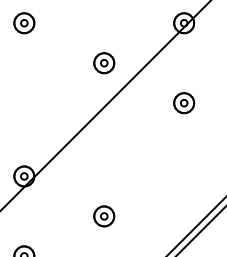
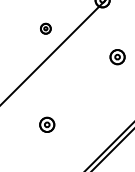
part: (104, 63) -> (45, 28), size x0.7
part: (184, 103) -> (117, 57), moved
part: (104, 216) -> (47, 124), moved

